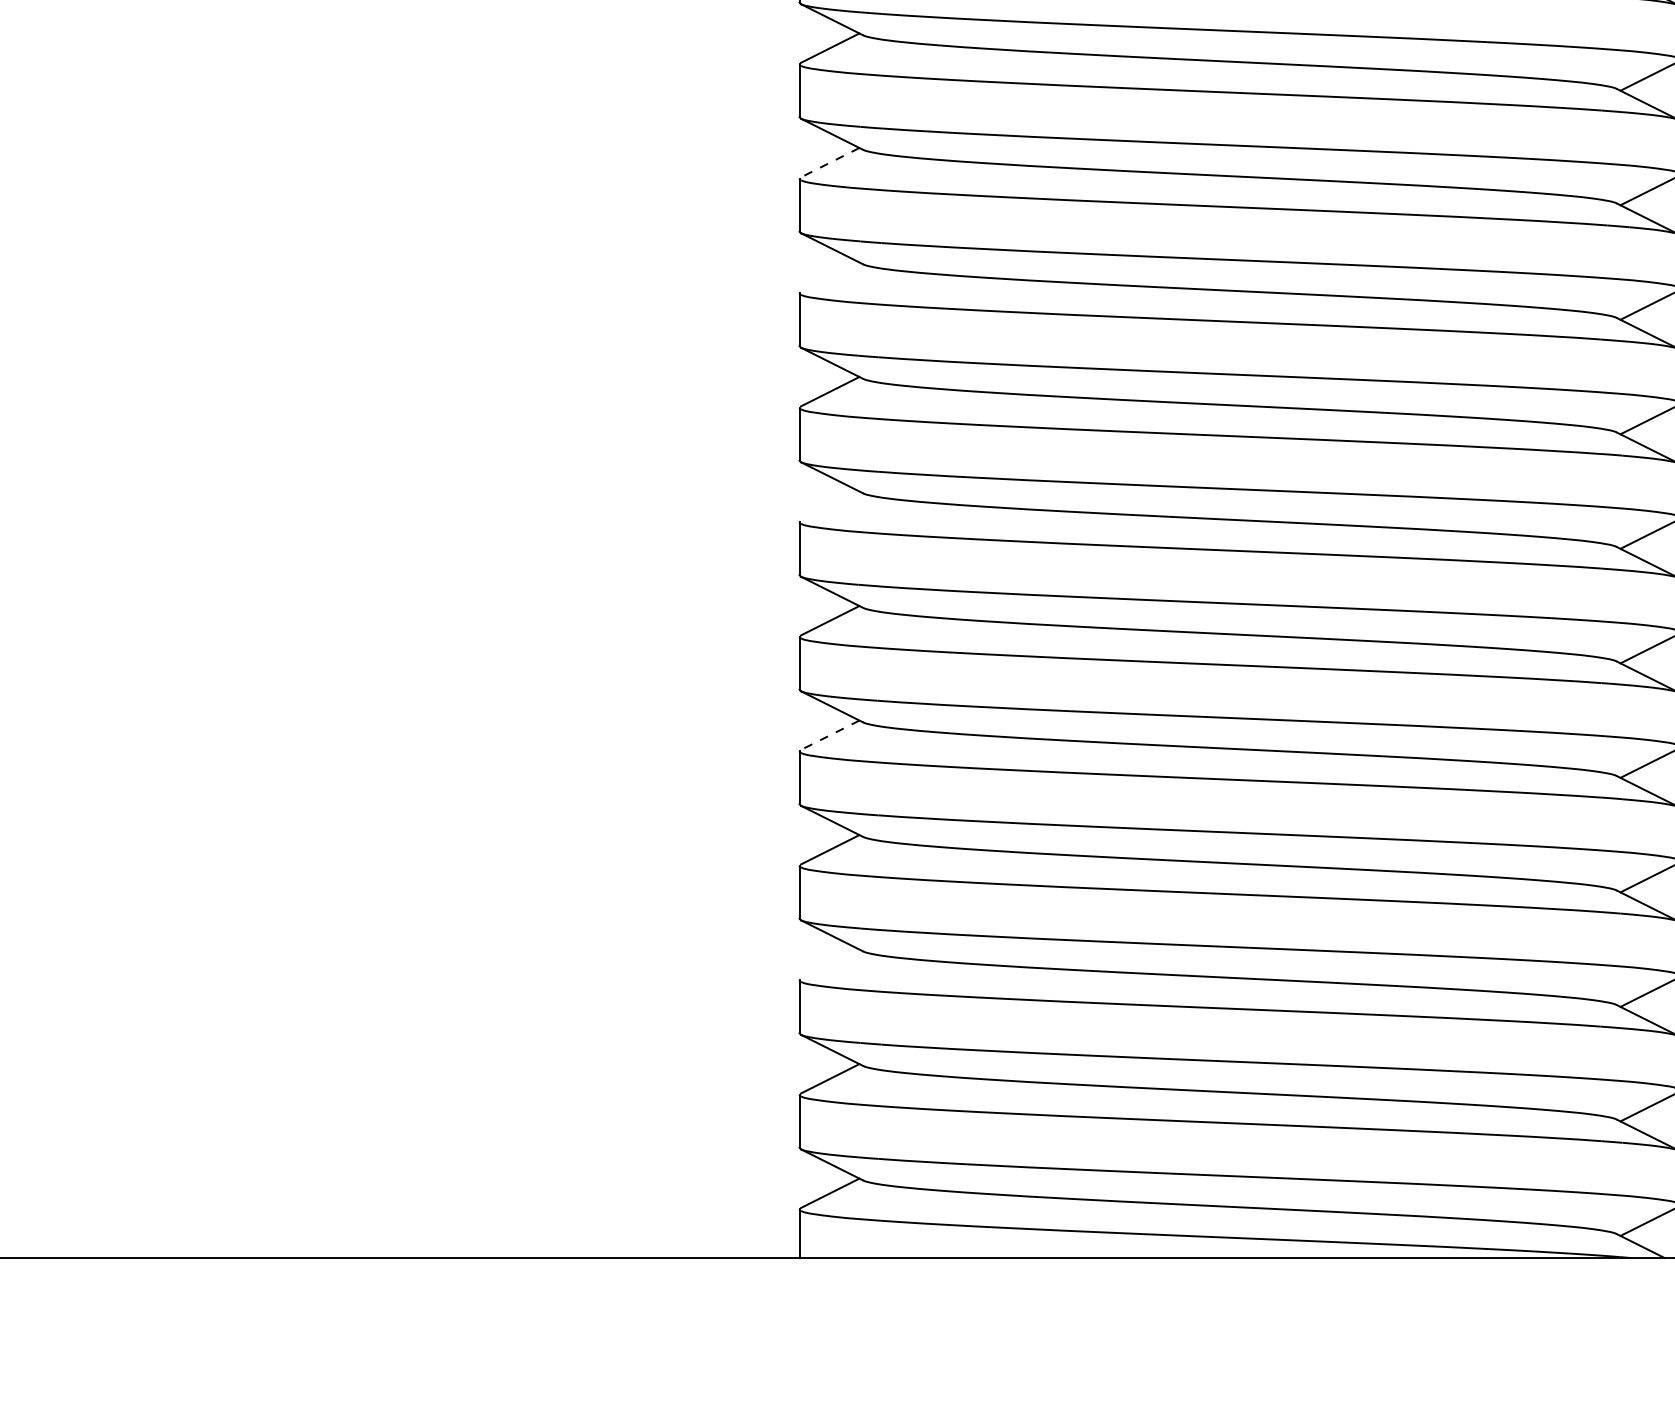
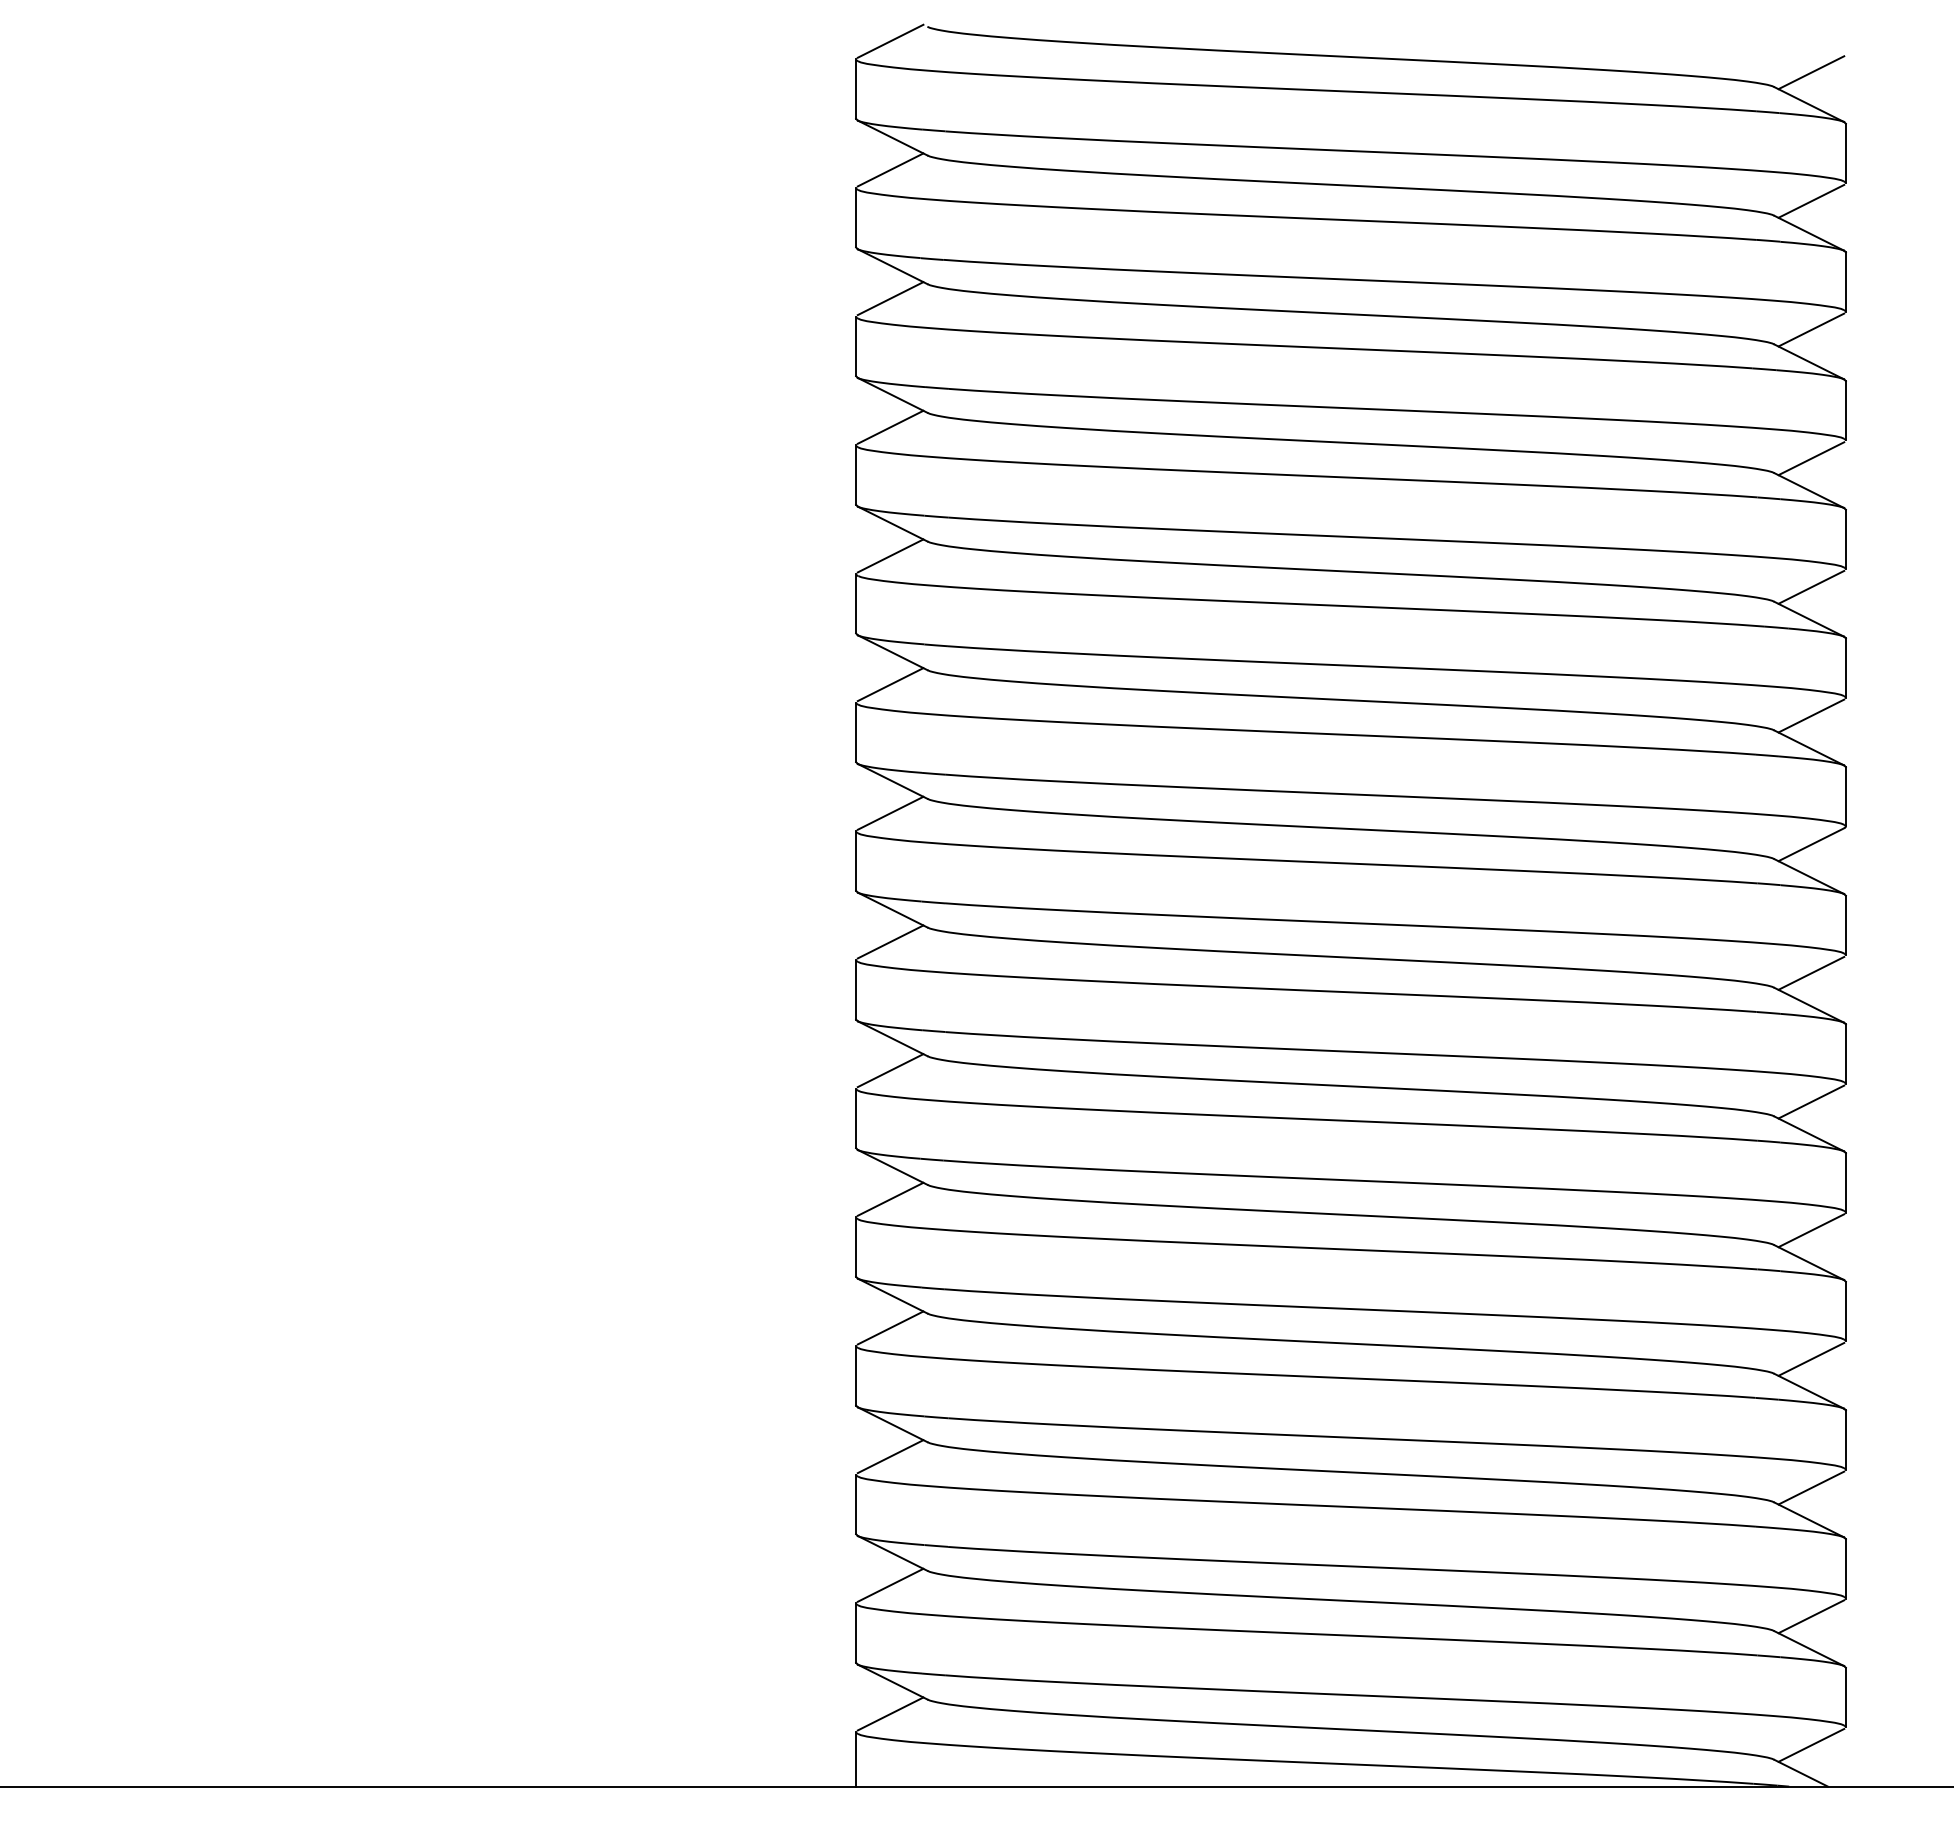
line: (830, 162) -> (890, 555), dashed -> solid
line: (830, 277) -> (890, 684), added
line: (830, 505) -> (890, 941), added
line: (830, 735) -> (890, 1199), dashed -> solid
line: (830, 964) -> (890, 1456), added

